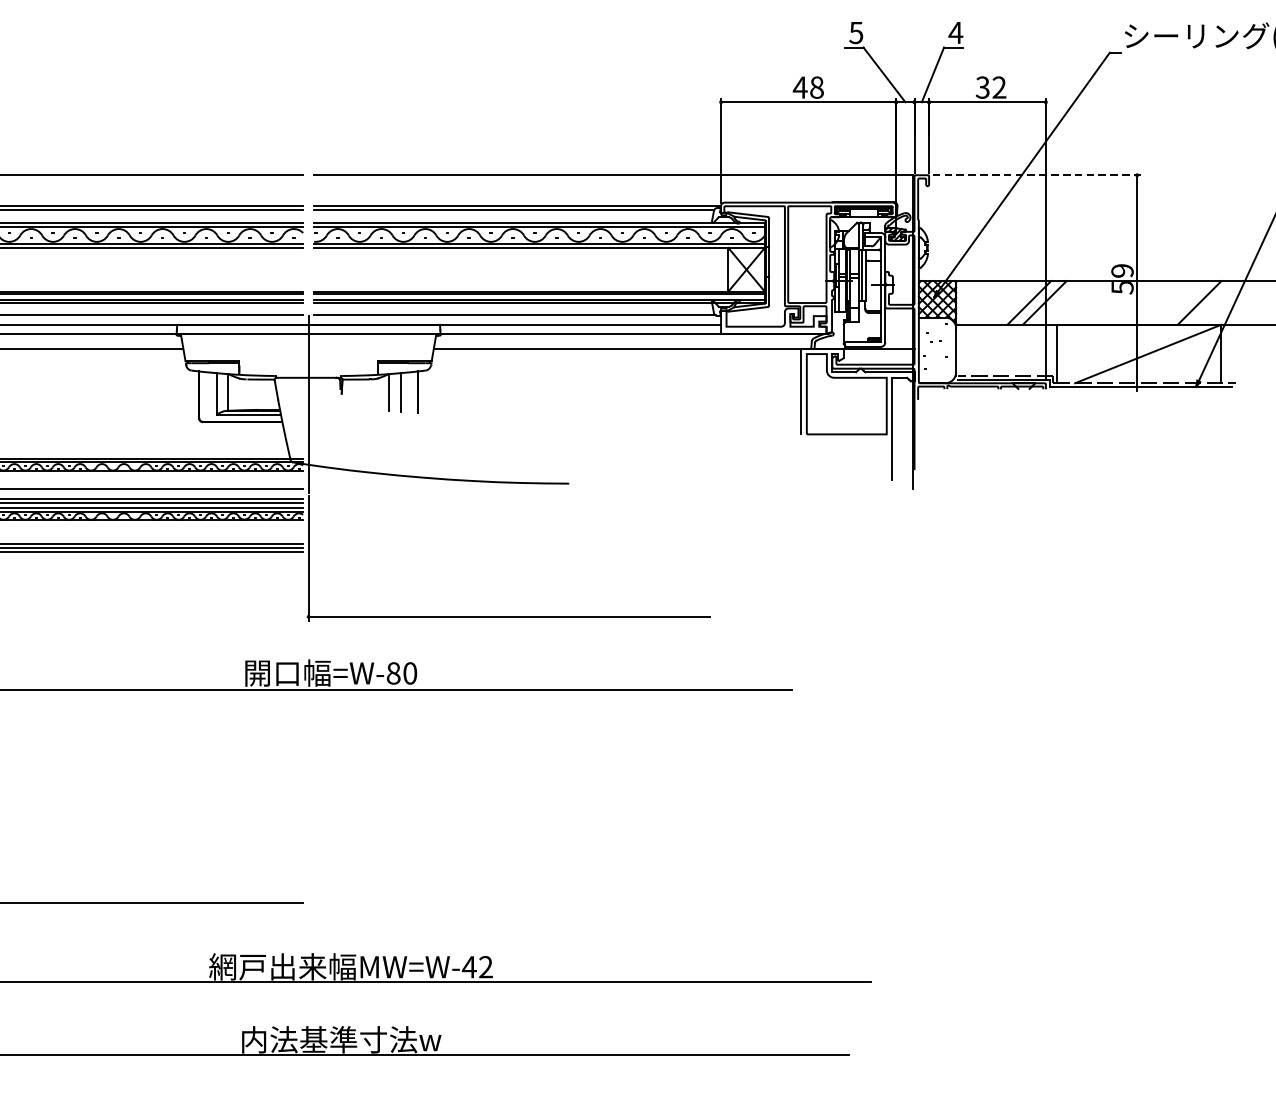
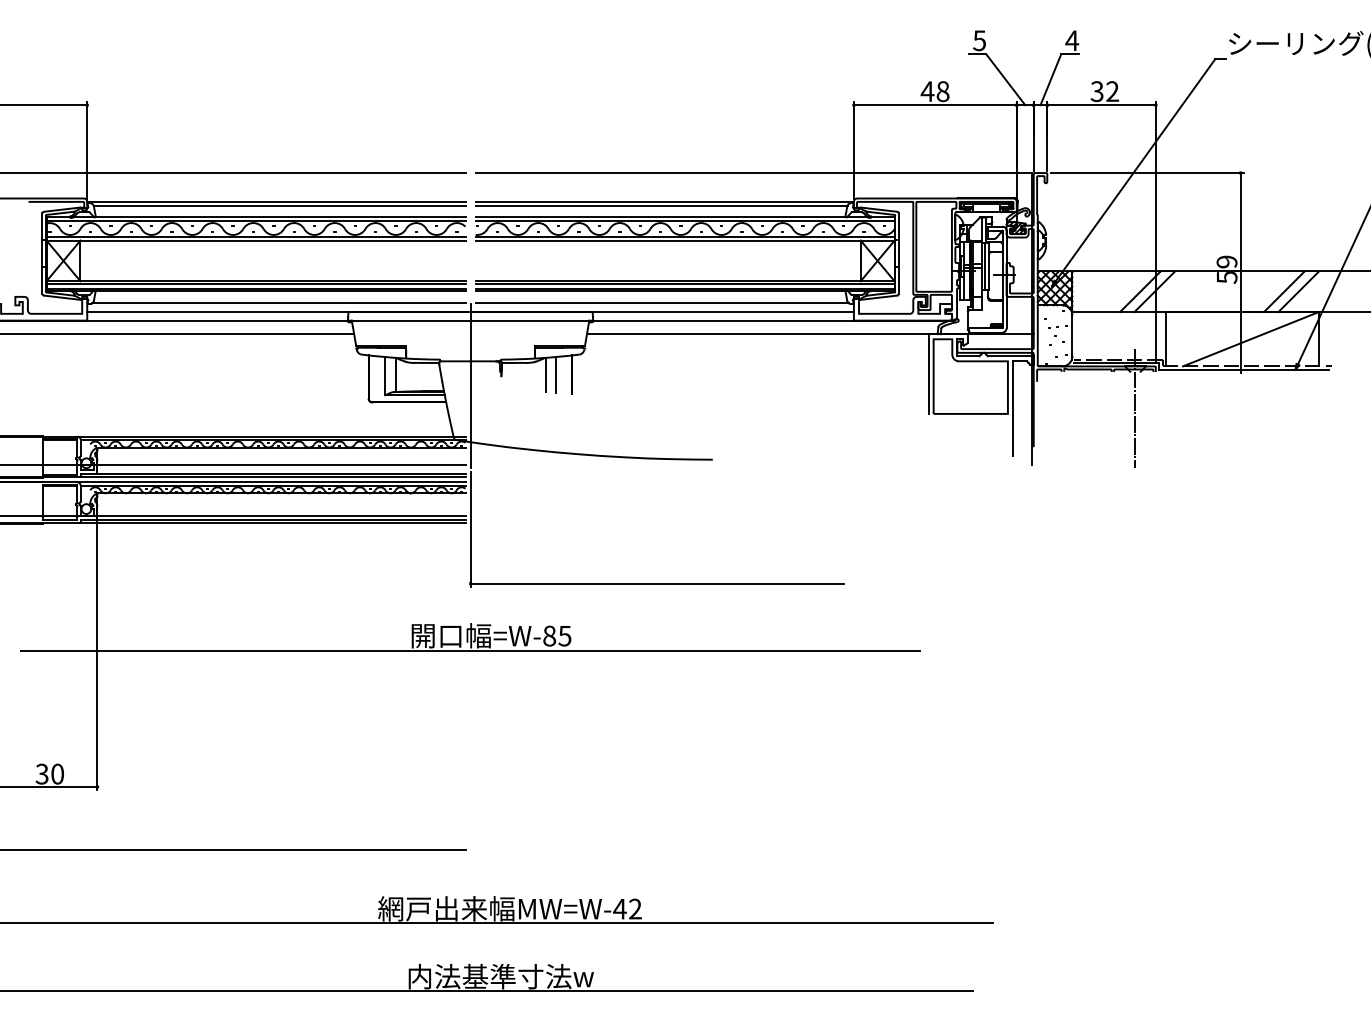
line: (1036, 175) -> (1147, 173), dashed -> solid
line: (1183, 302) -> (1283, 291), added
line: (1024, 428) -> (1135, 408), added
text: (409, 672) -> (564, 635), =W-80 -> =W-85

